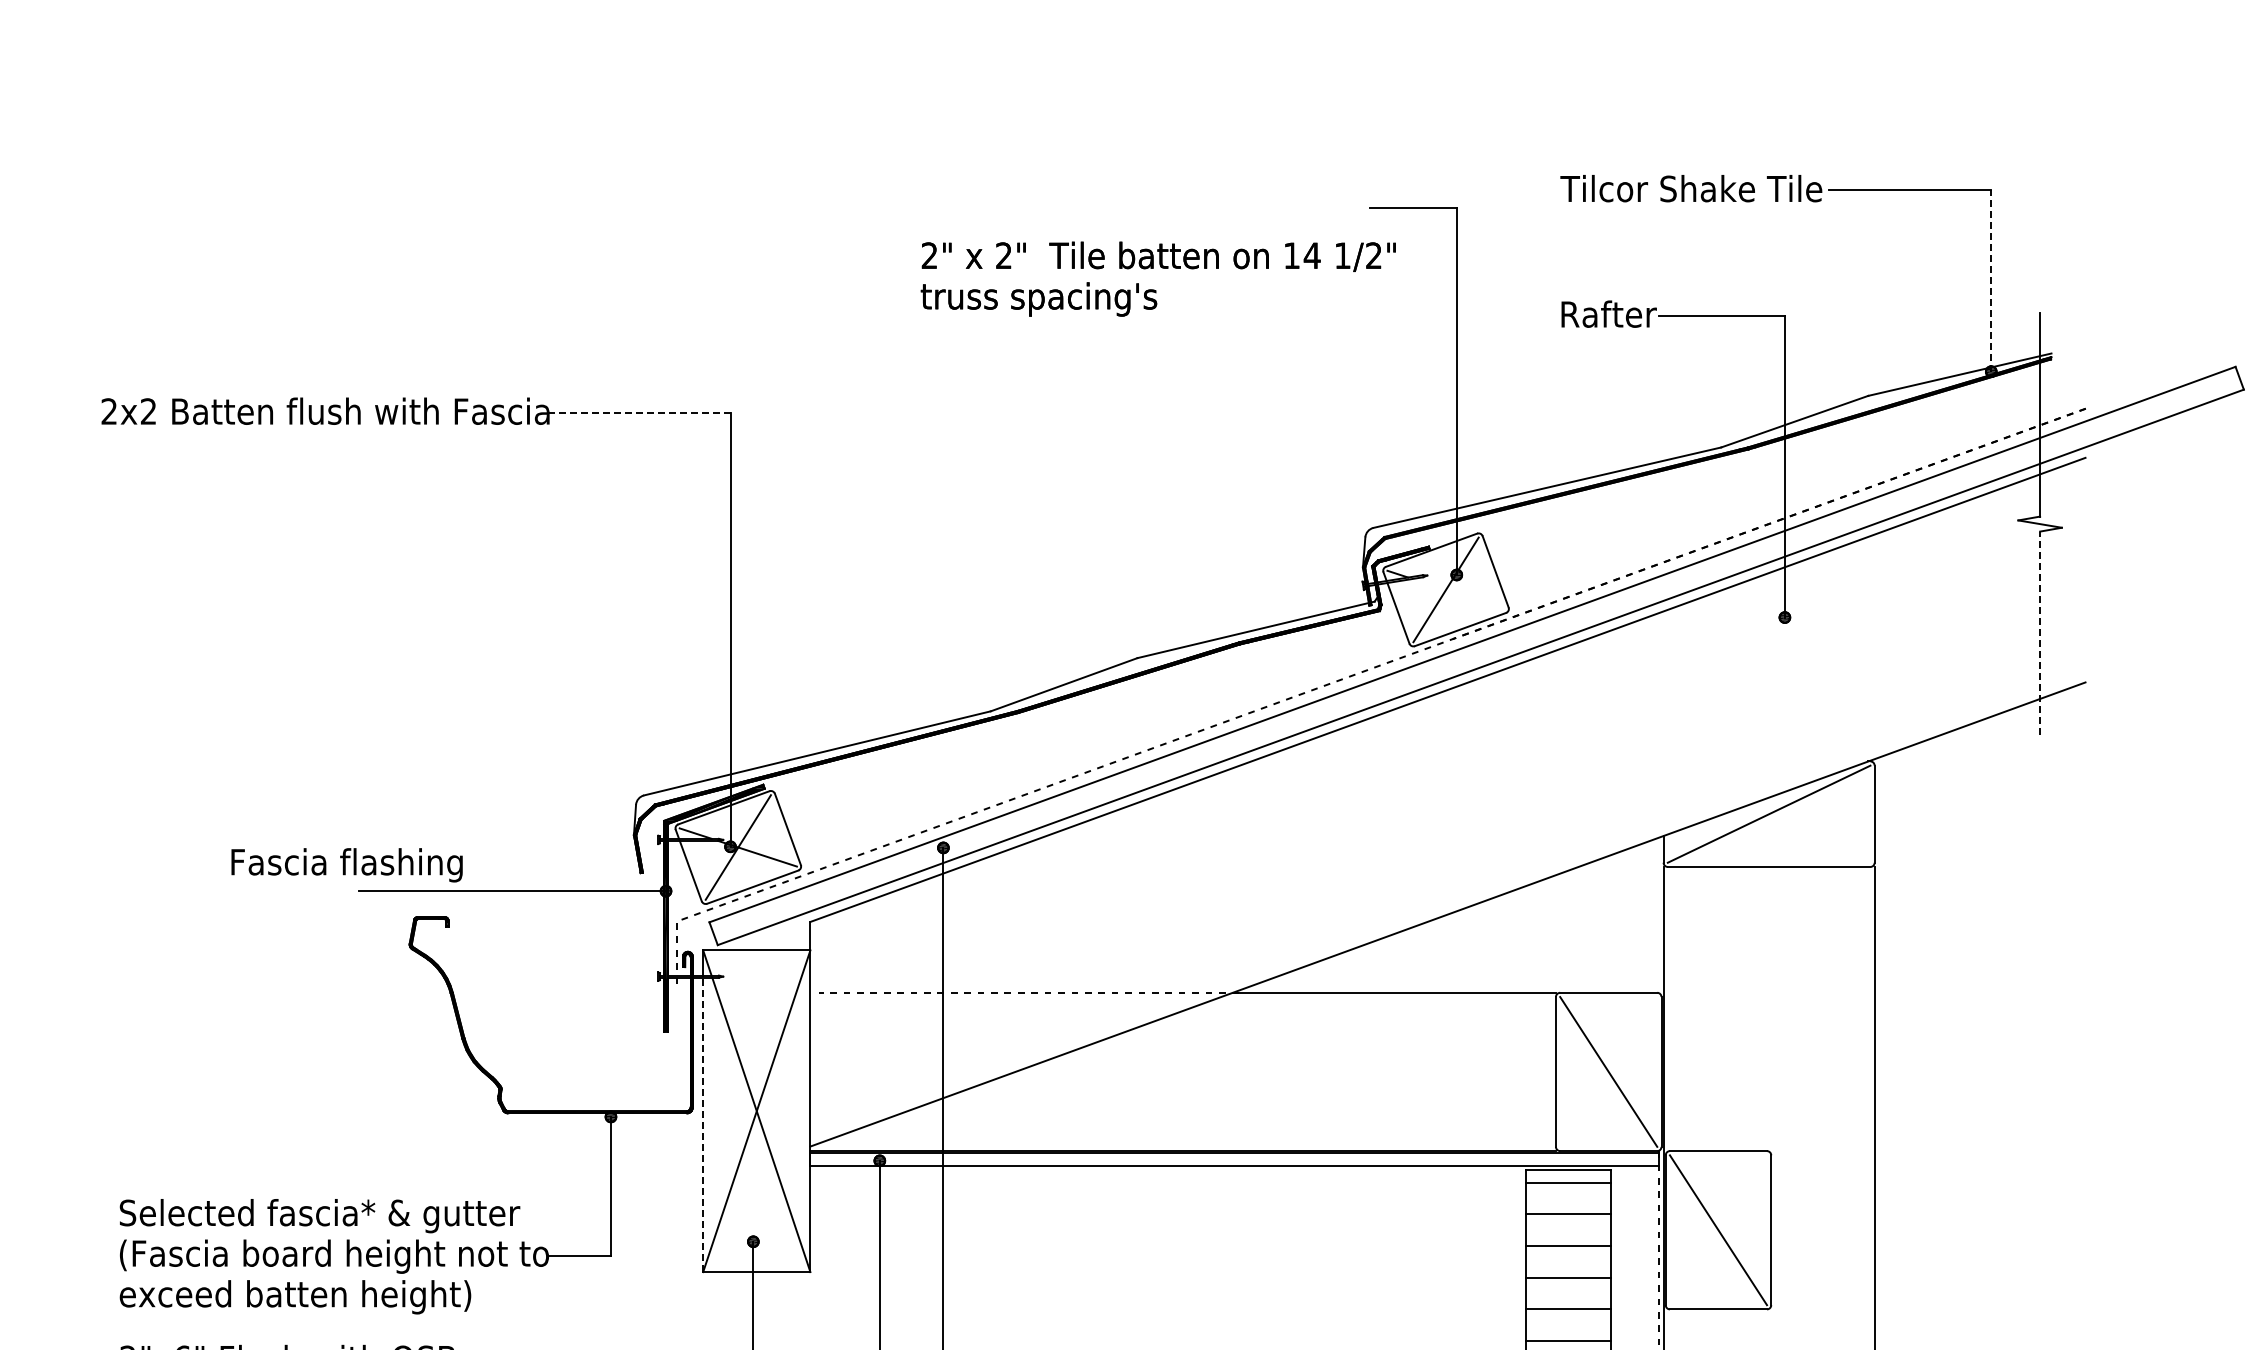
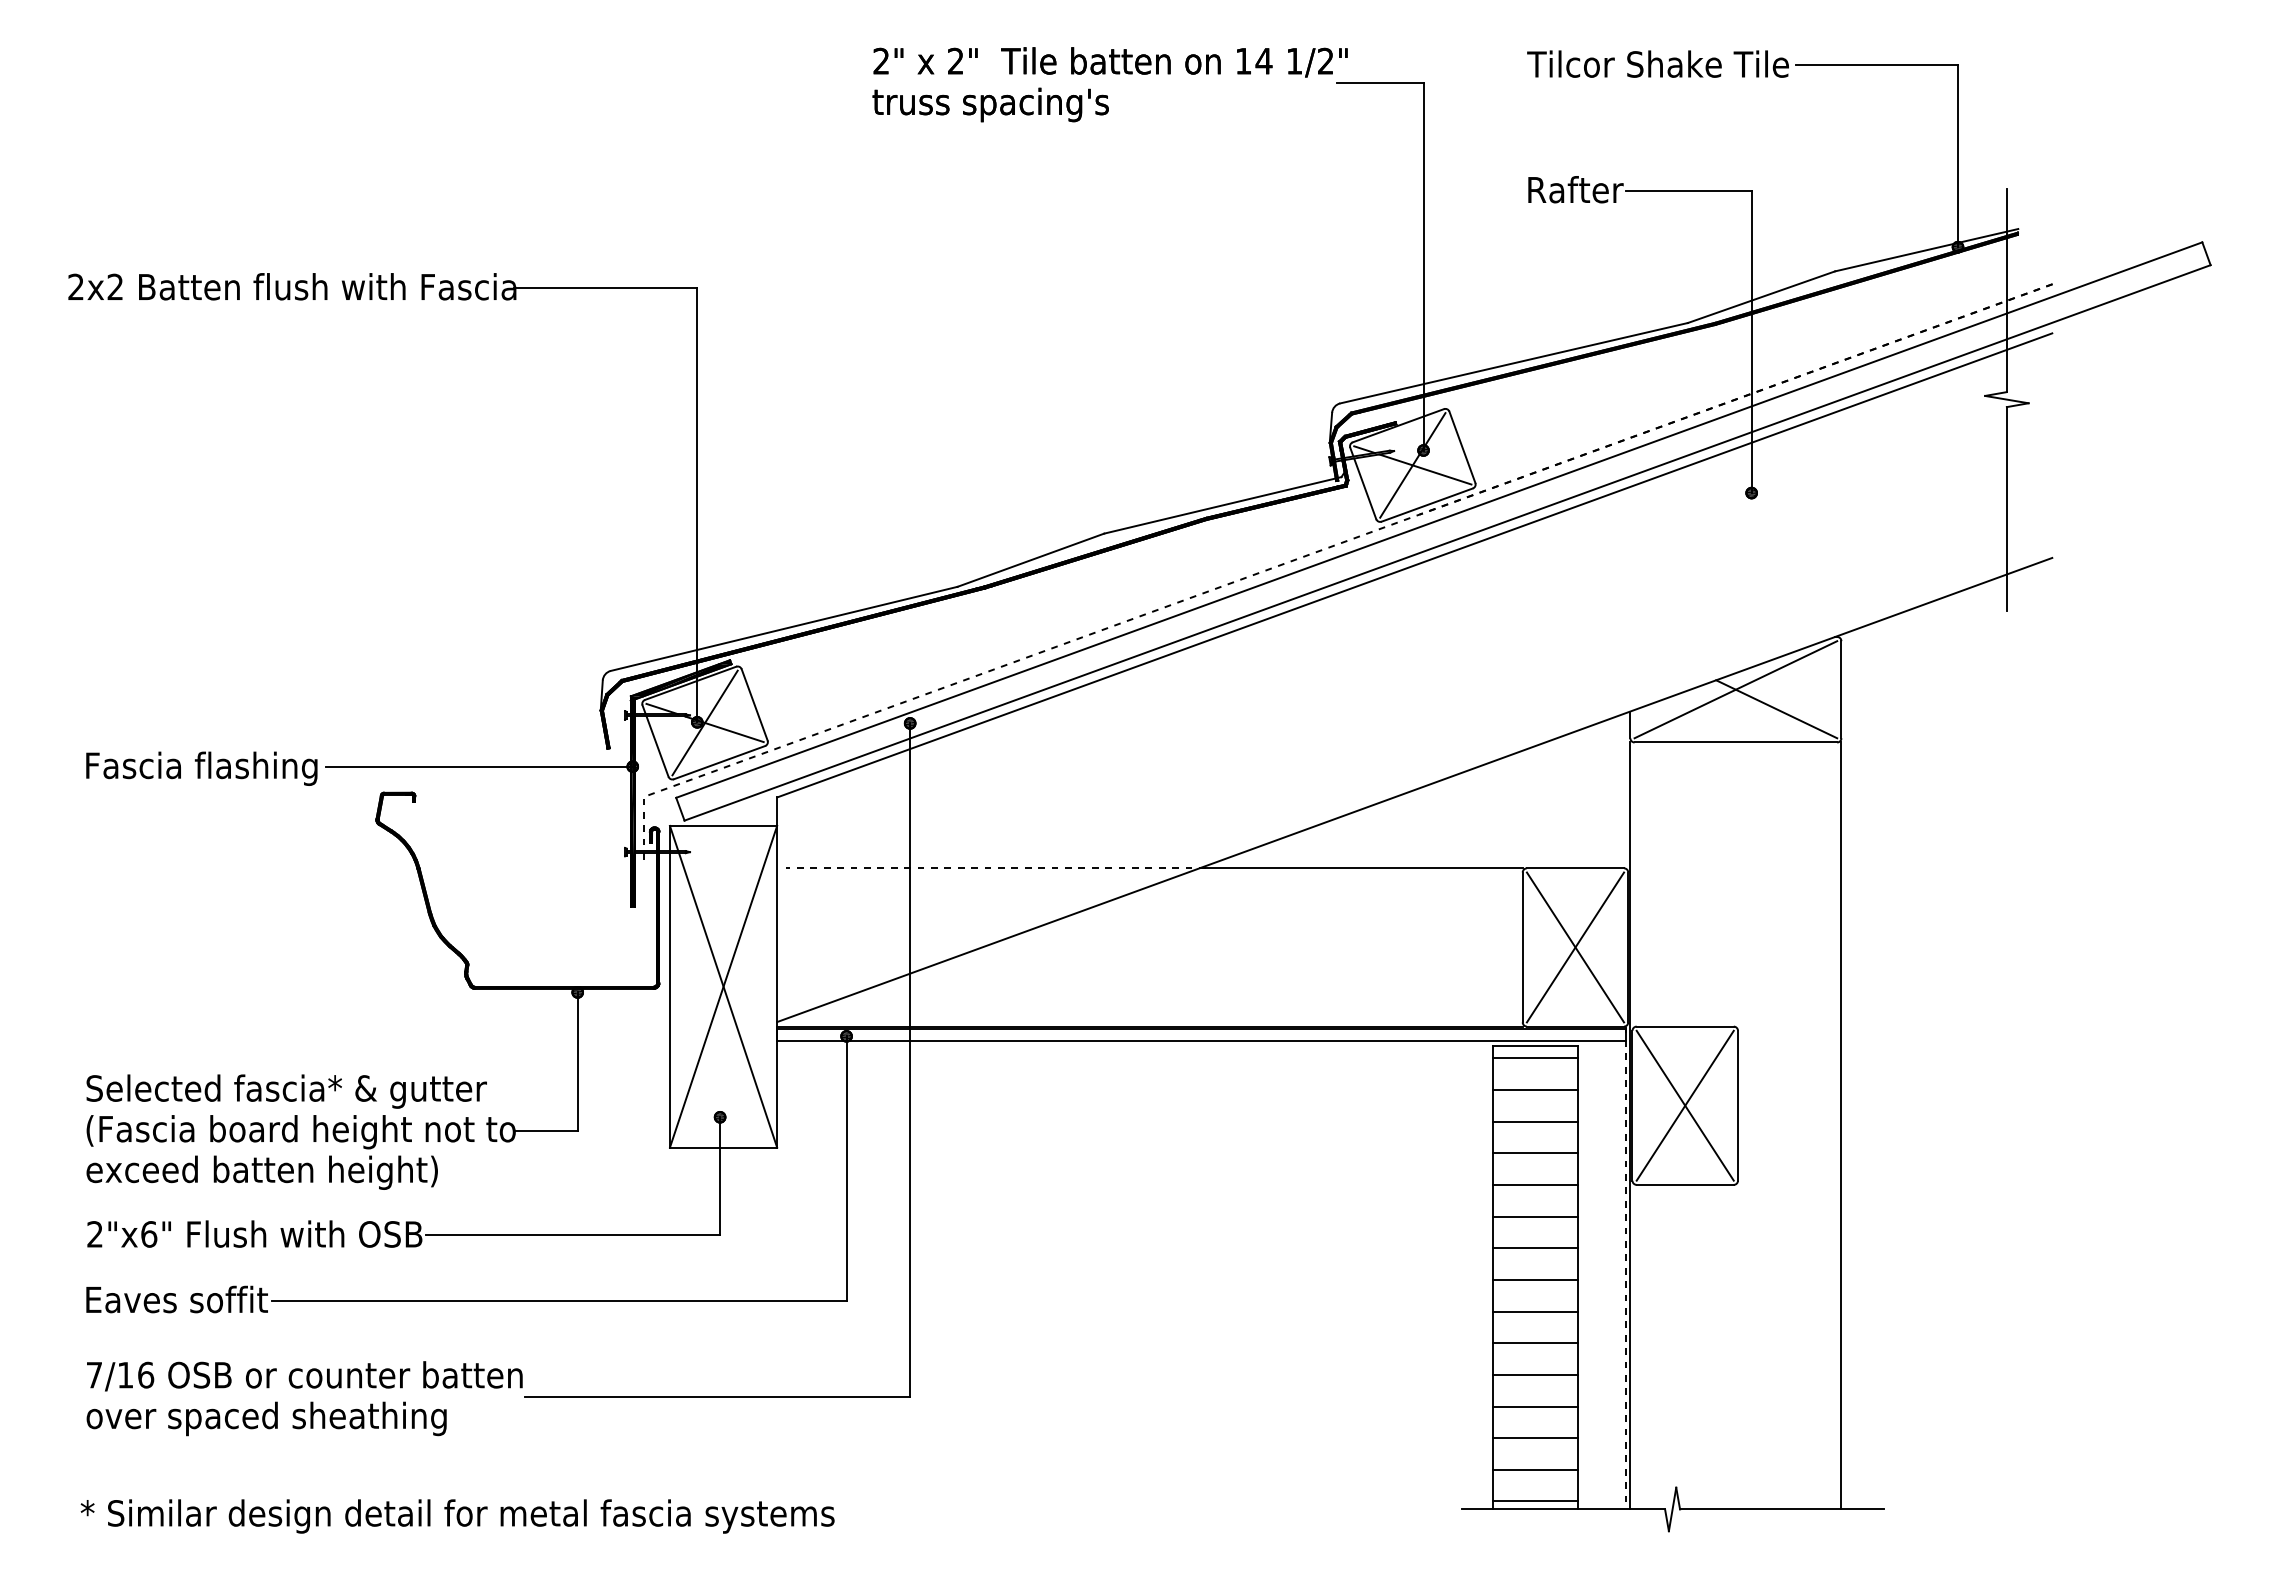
text: (1157, 278) -> (1109, 84), moved
line: (1991, 280) -> (1958, 156), dashed -> solid
line: (638, 412) -> (605, 288), dashed -> solid
line: (1458, 593) -> (1425, 469), added
line: (2039, 632) -> (2006, 508), dashed -> solid
line: (1809, 833) -> (1776, 709), added
text: (346, 864) -> (201, 768), moved
line: (1608, 1071) -> (1575, 947), added
line: (702, 1123) -> (669, 999), dashed -> solid
line: (1717, 1229) -> (1684, 1105), added

